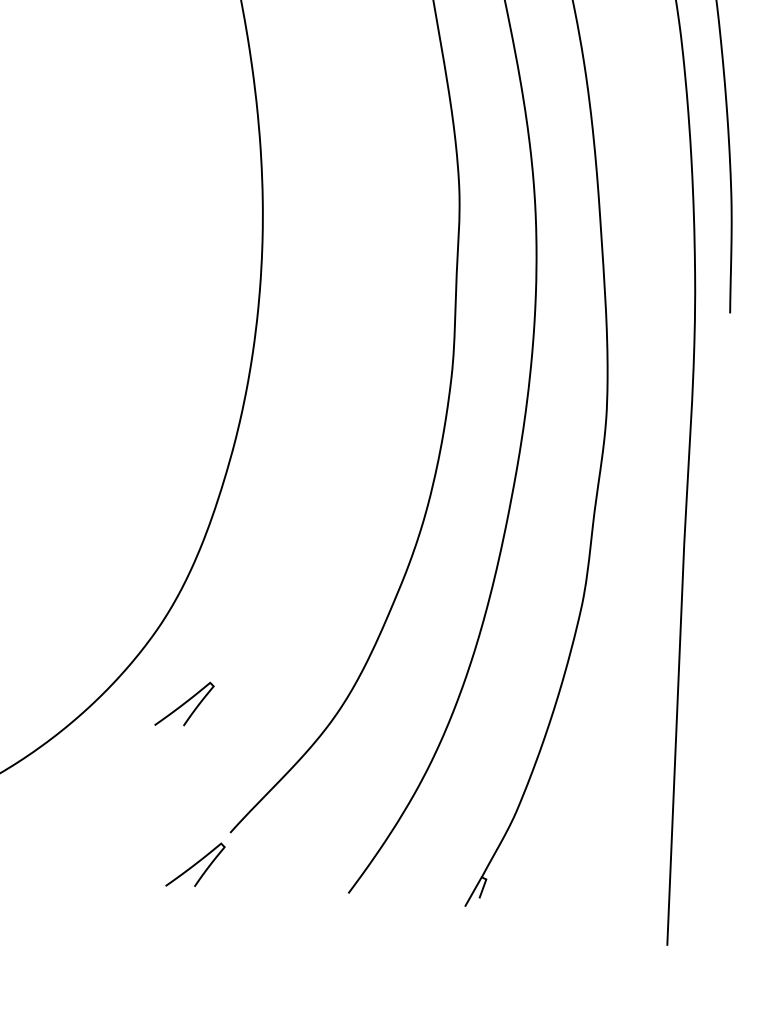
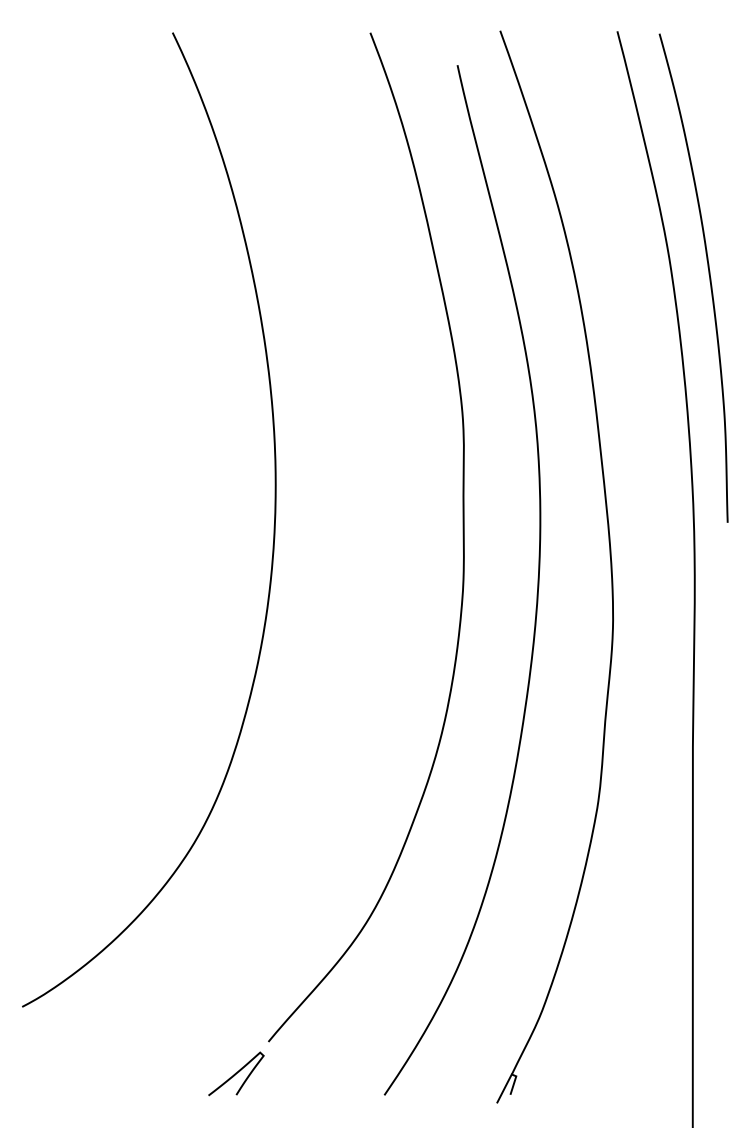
curve: (184, 703) -> (219, 919), removed

